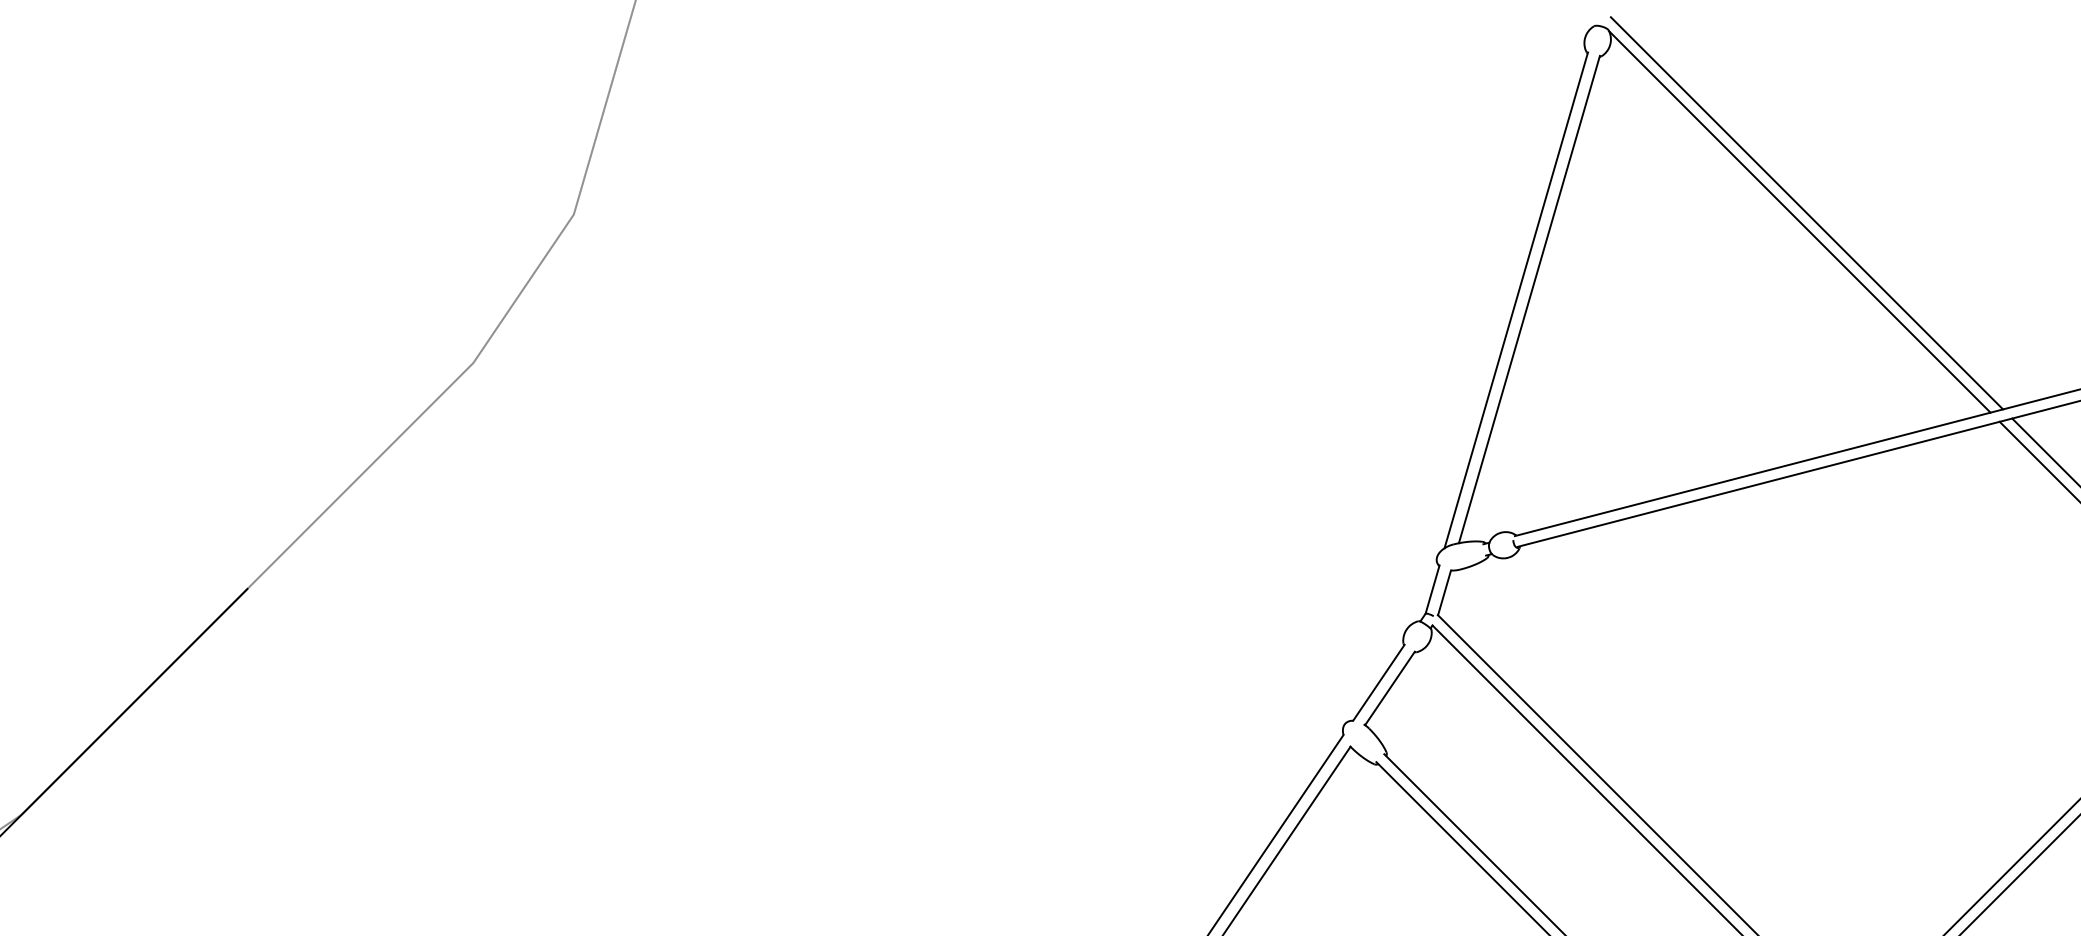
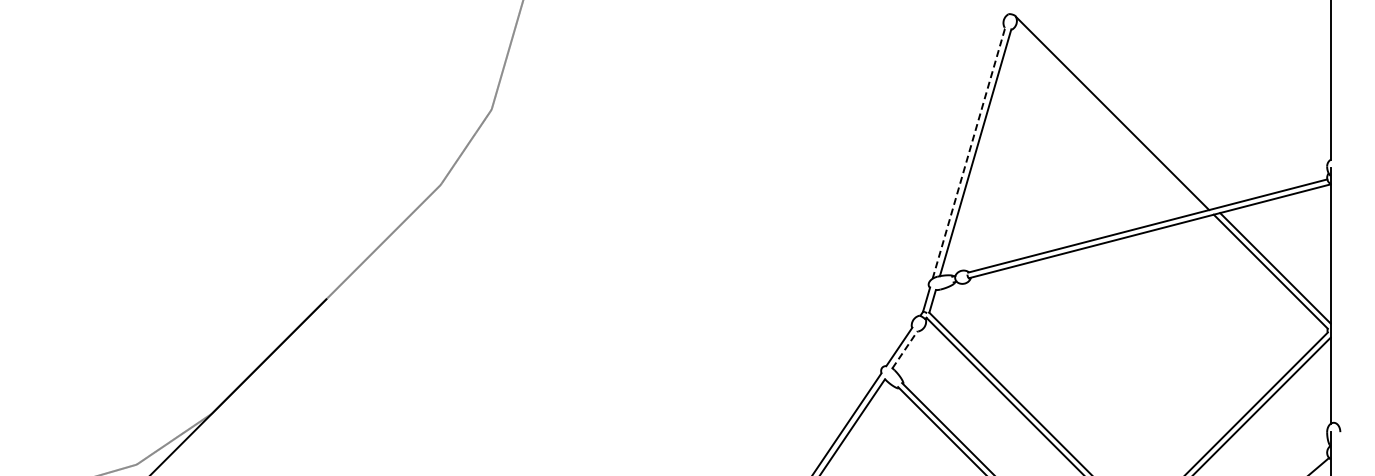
line: (1805, 212) -> (1115, 108), removed
line: (1515, 300) -> (968, 153), solid -> dashed
line: (1390, 687) -> (905, 349), solid -> dashed

